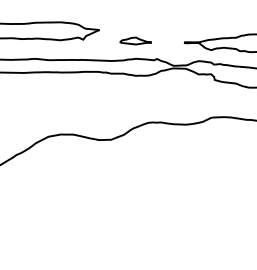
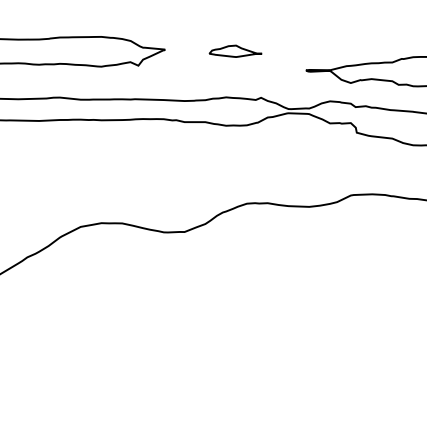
part: (135, 40) -> (235, 50), moved

